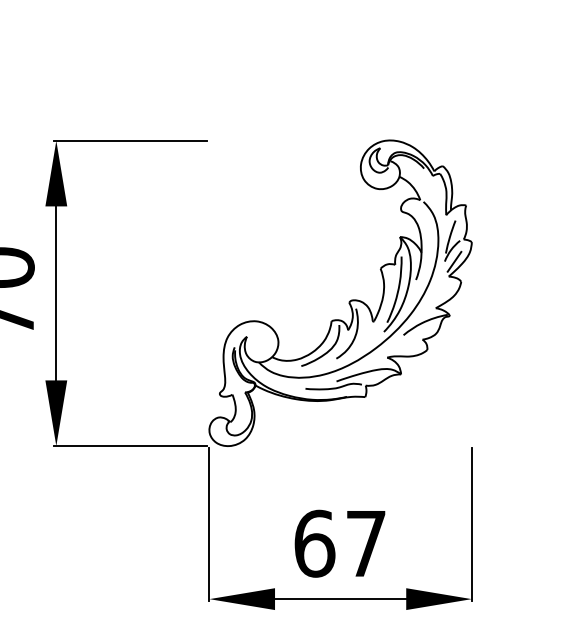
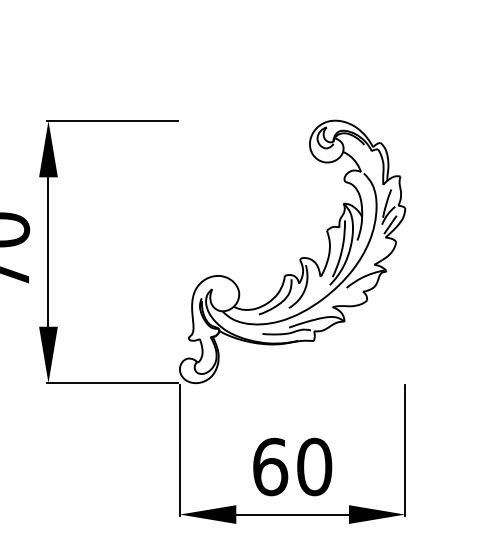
text: (366, 543) -> (314, 466), 67 -> 60

